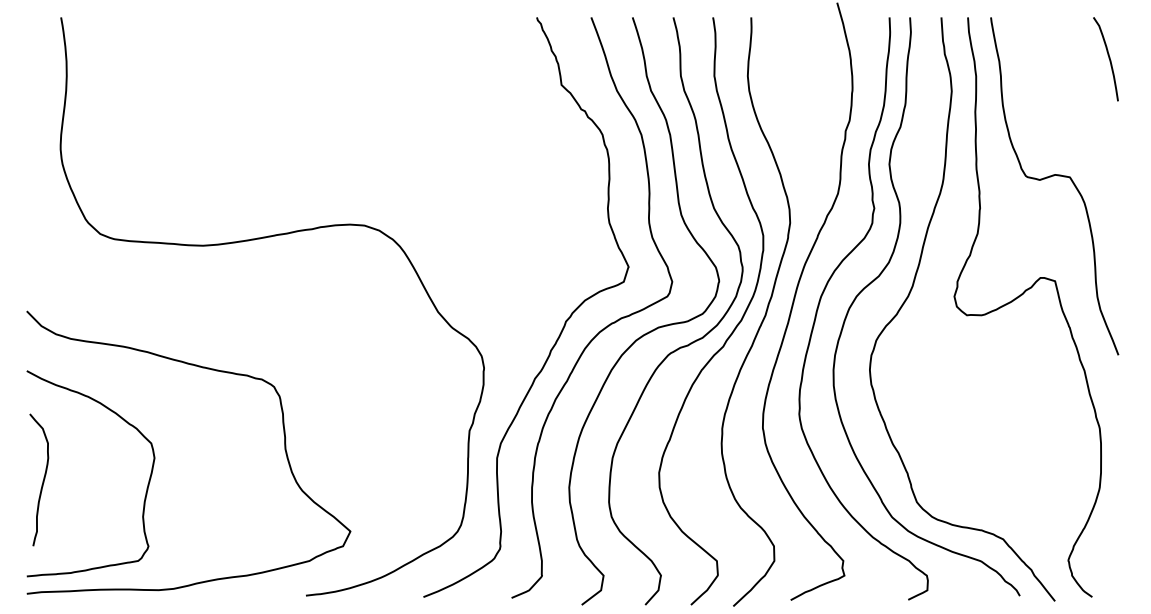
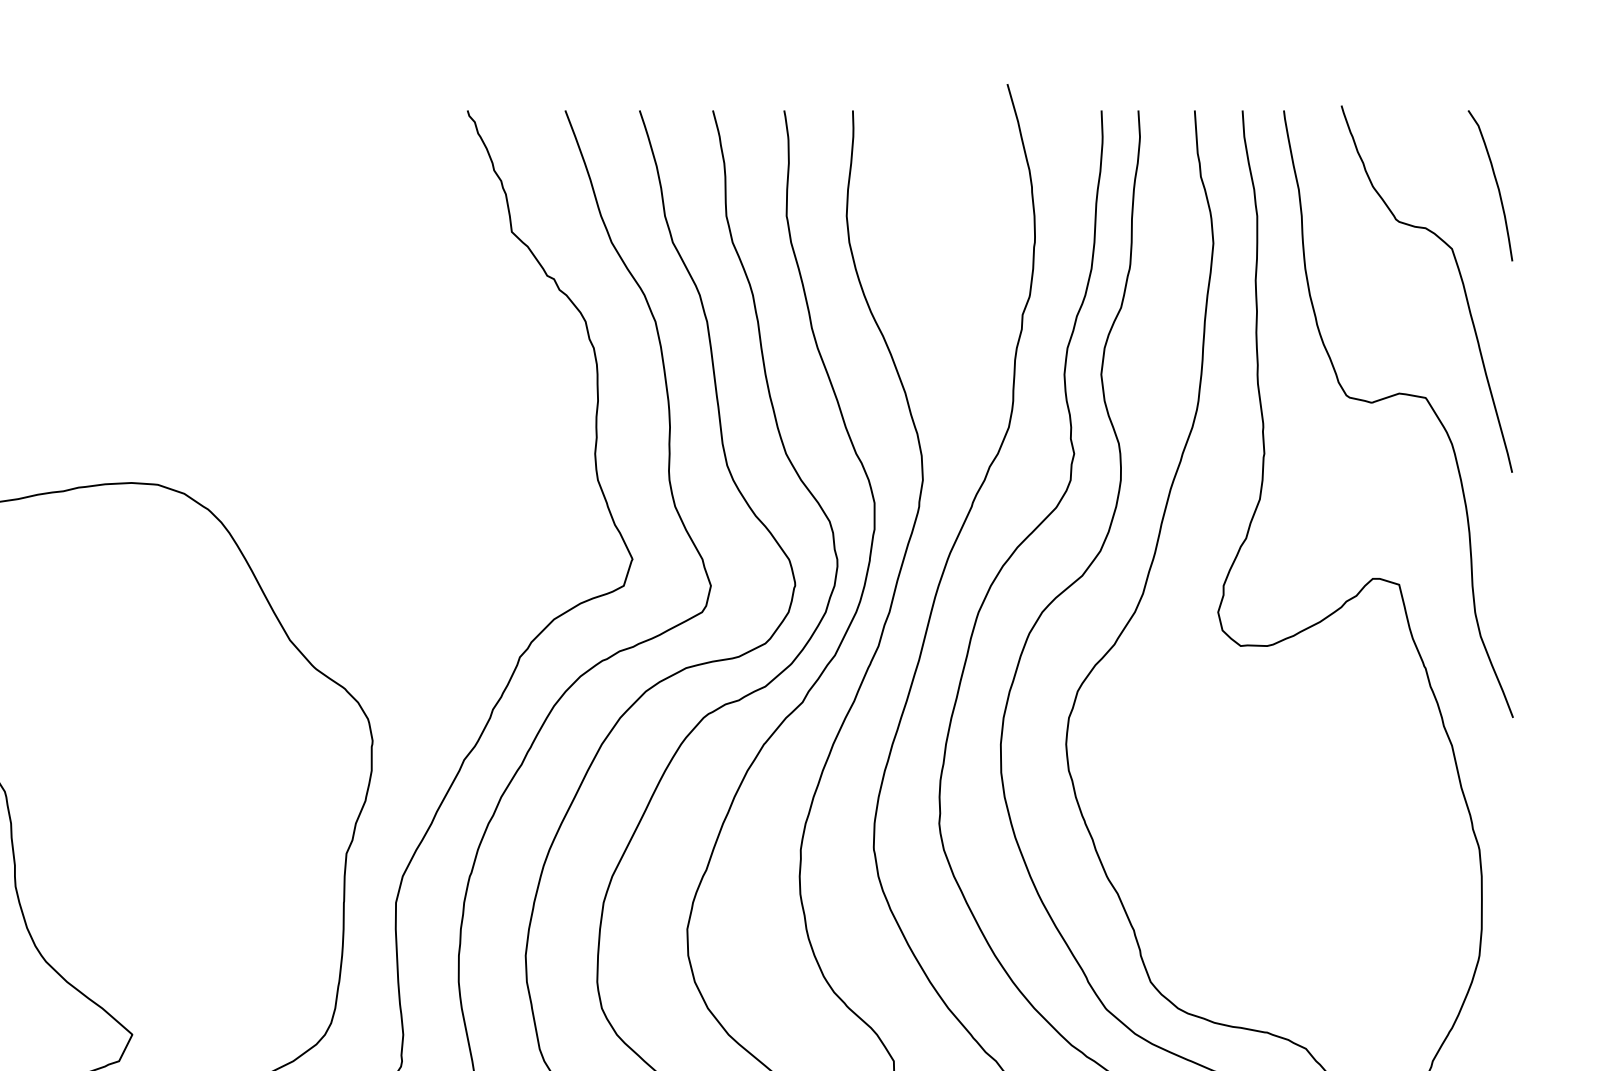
curve: (1088, 110) -> (1459, 277), added

